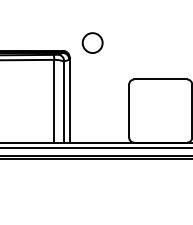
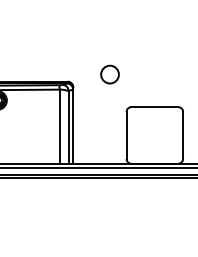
circle: (92, 42) -> (109, 74), moved

